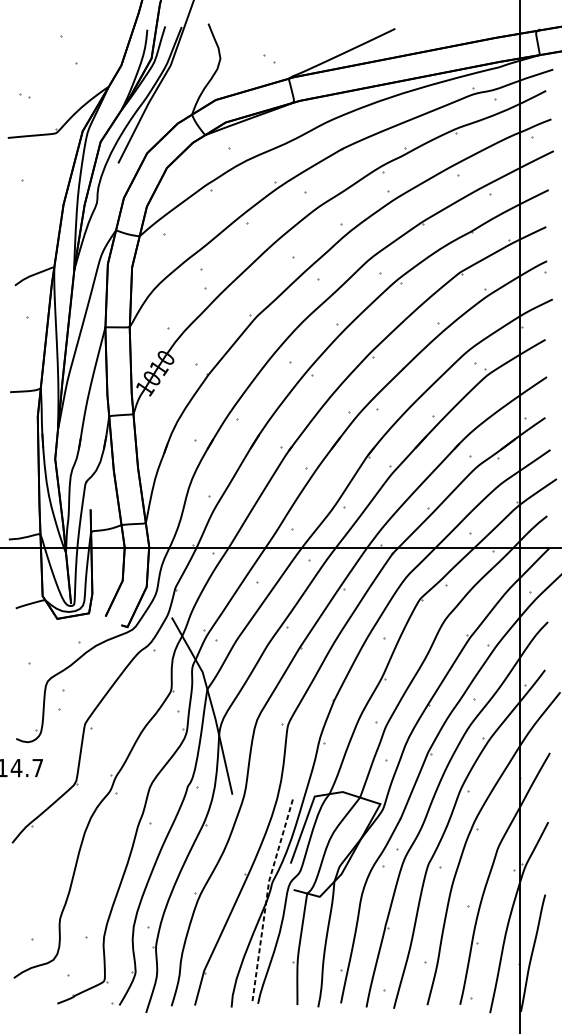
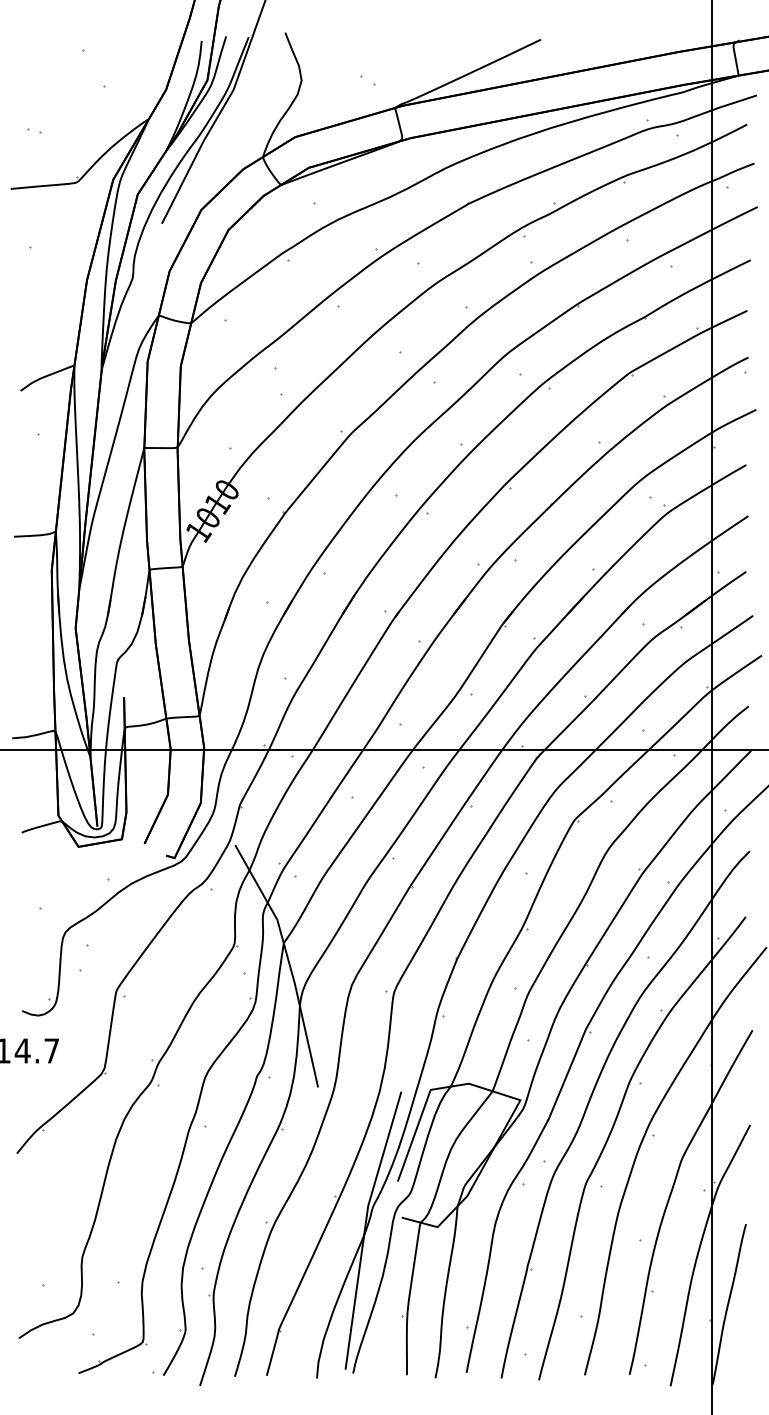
line: (267, 897) -> (365, 1228), dashed -> solid

